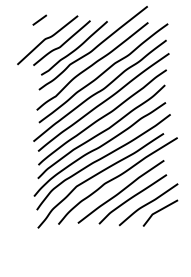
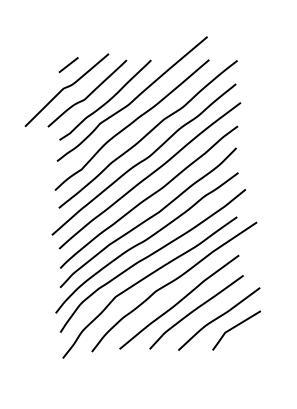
line: (39, 20) -> (68, 65), moved

